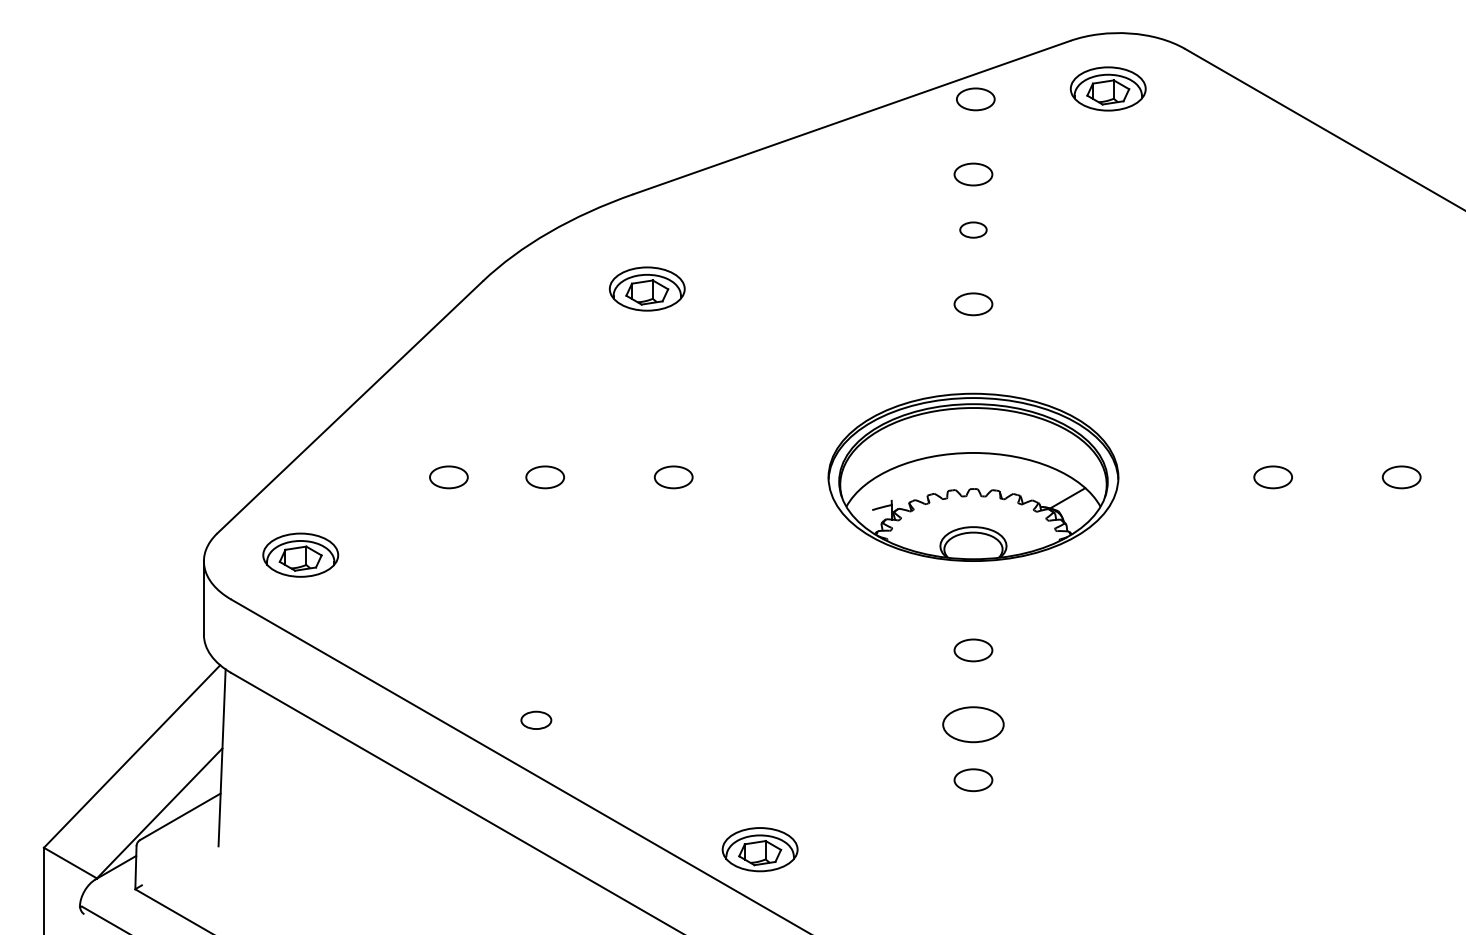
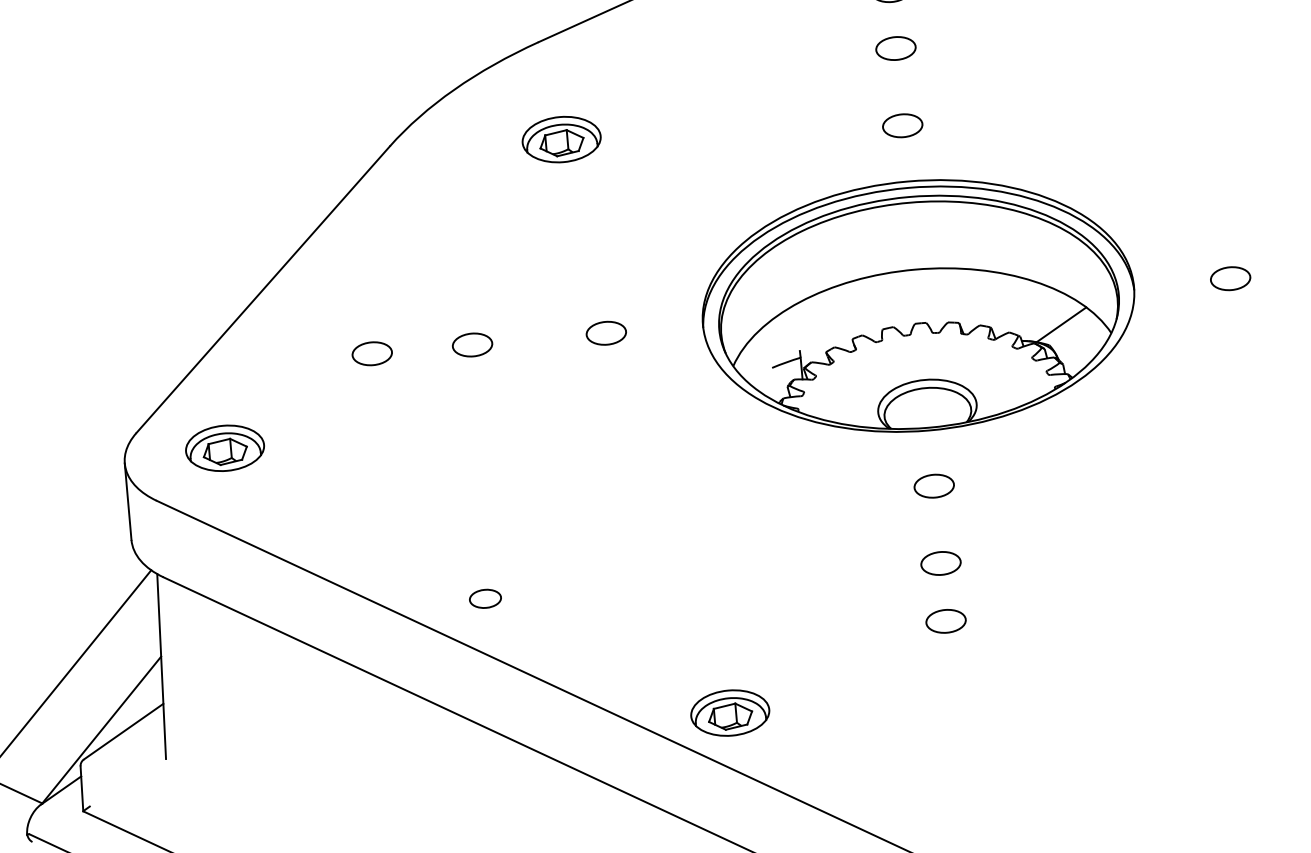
part: (973, 229) -> (895, 47), size x1.43
part: (973, 477) -> (918, 306), size x1.43
part: (973, 724) -> (941, 563), size x0.62

